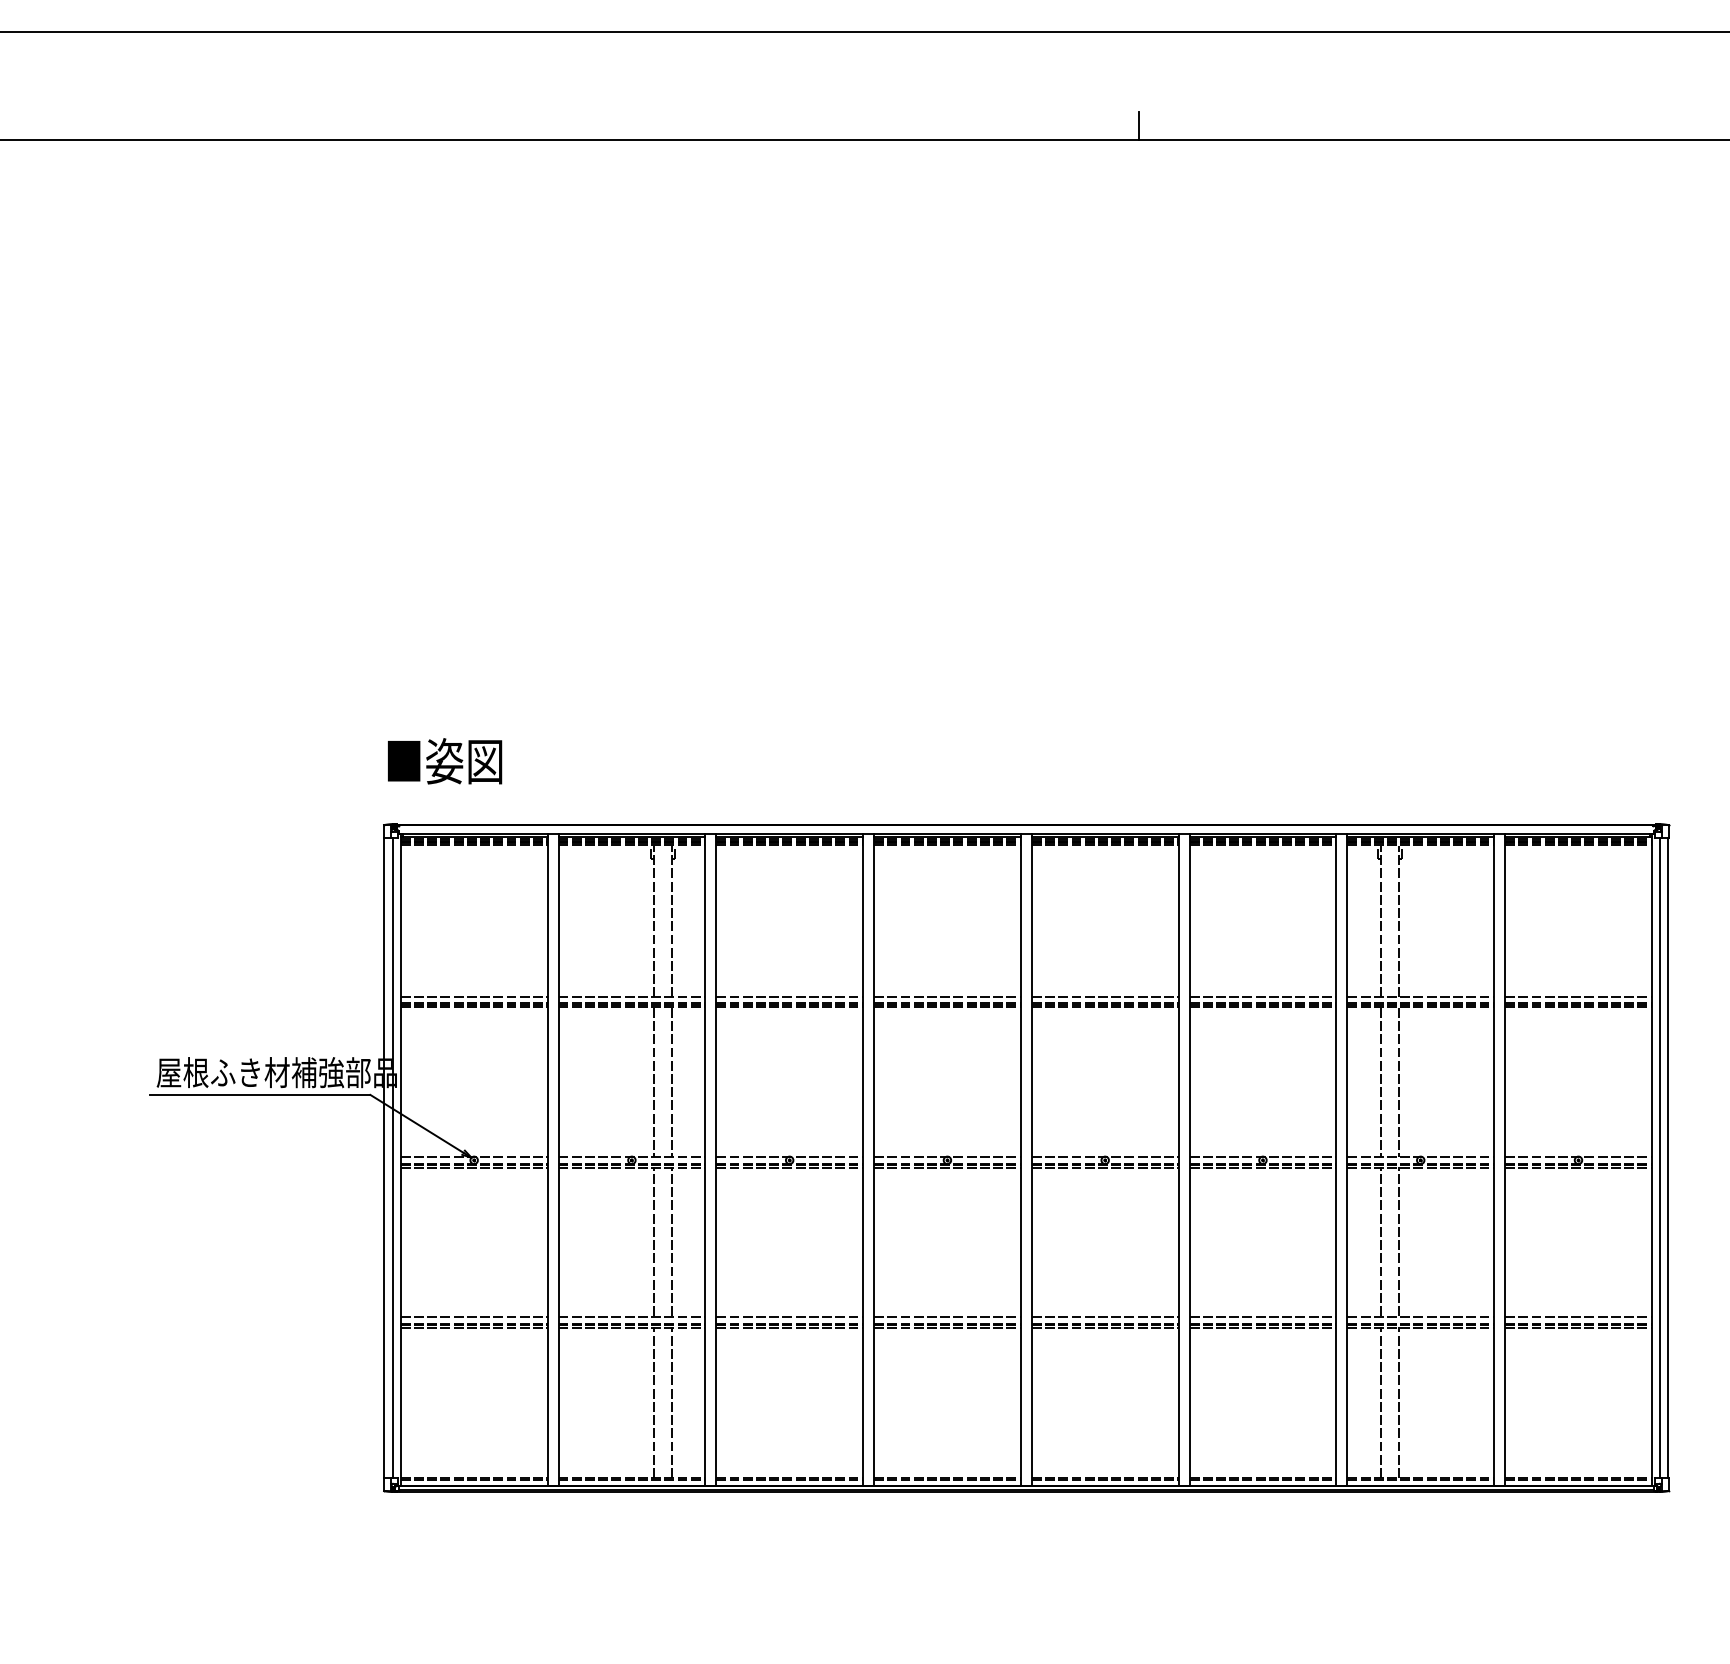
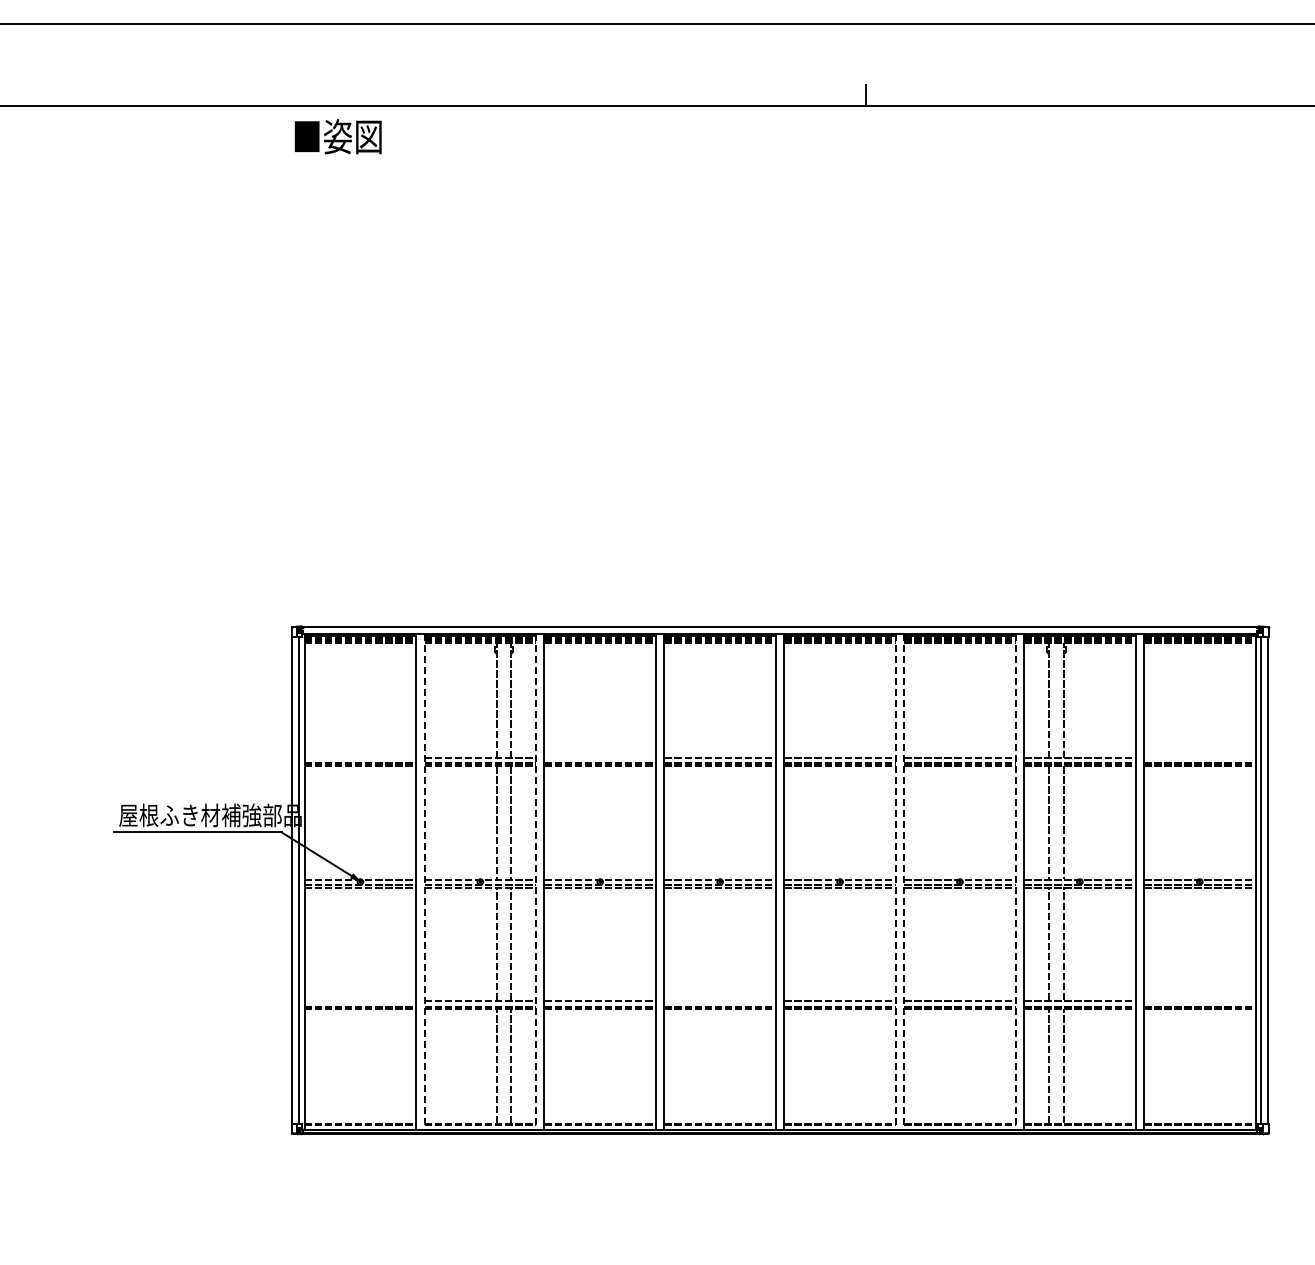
text: (444, 760) -> (337, 136), moved
line: (474, 996) -> (360, 757), removed
line: (790, 996) -> (600, 757), removed
line: (1578, 996) -> (1199, 757), removed
line: (558, 1160) -> (424, 882), solid -> dashed
line: (705, 1160) -> (536, 882), solid -> dashed
line: (1178, 1160) -> (895, 882), solid -> dashed
line: (1189, 1160) -> (904, 882), solid -> dashed
line: (1335, 1160) -> (1015, 882), solid -> dashed
line: (474, 1317) -> (360, 1001), removed
line: (946, 1317) -> (719, 1001), removed
line: (1578, 1317) -> (1199, 1001), removed

